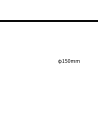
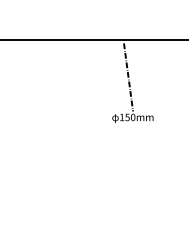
line: (66, 39) -> (128, 76), added

